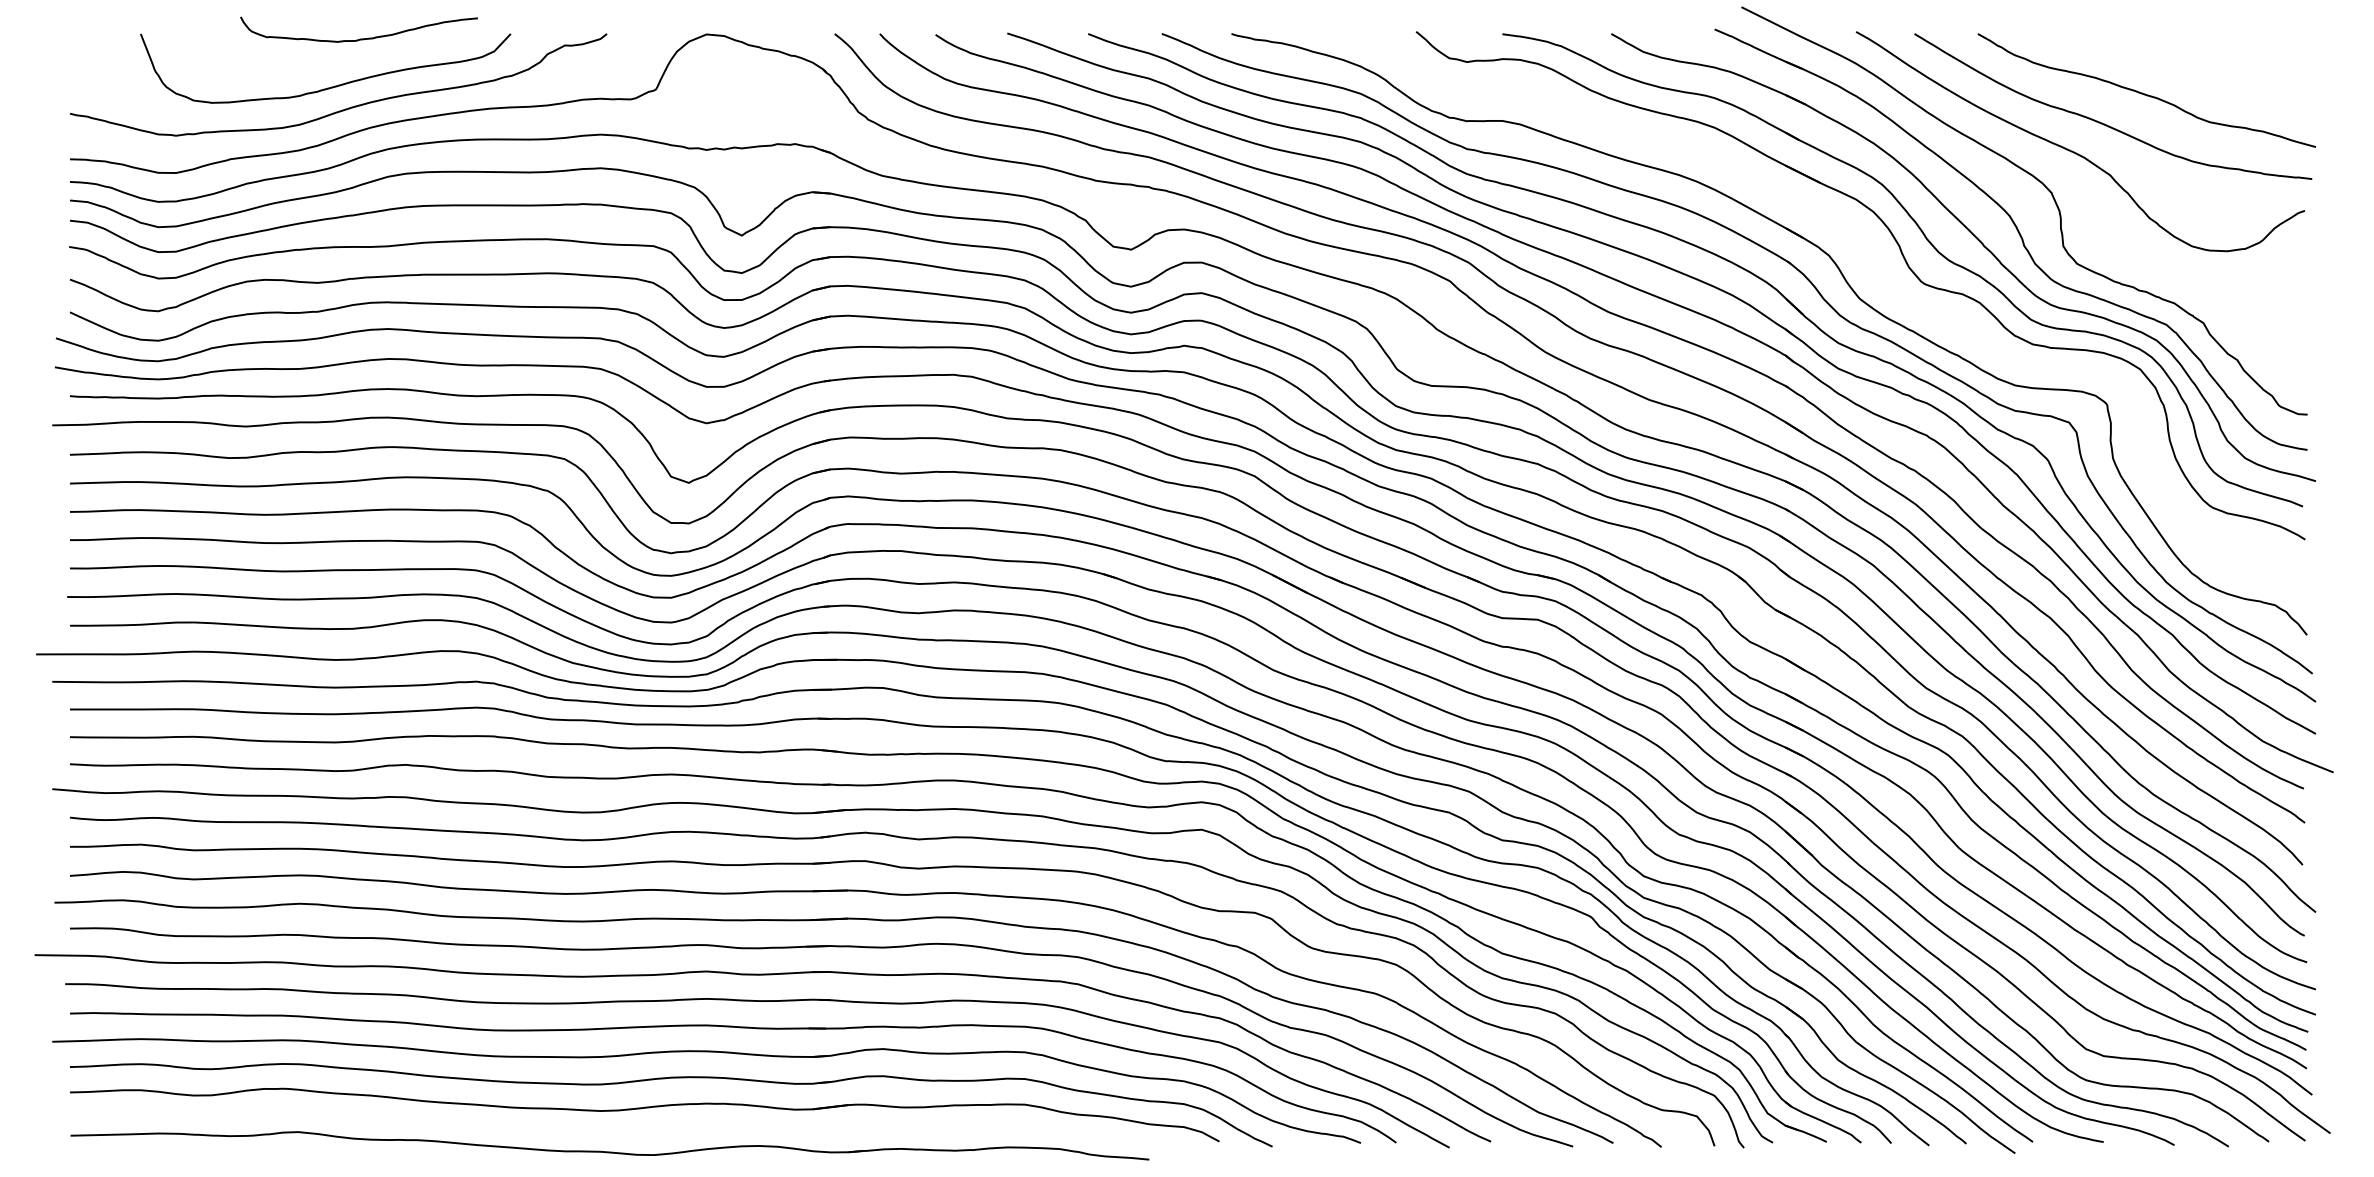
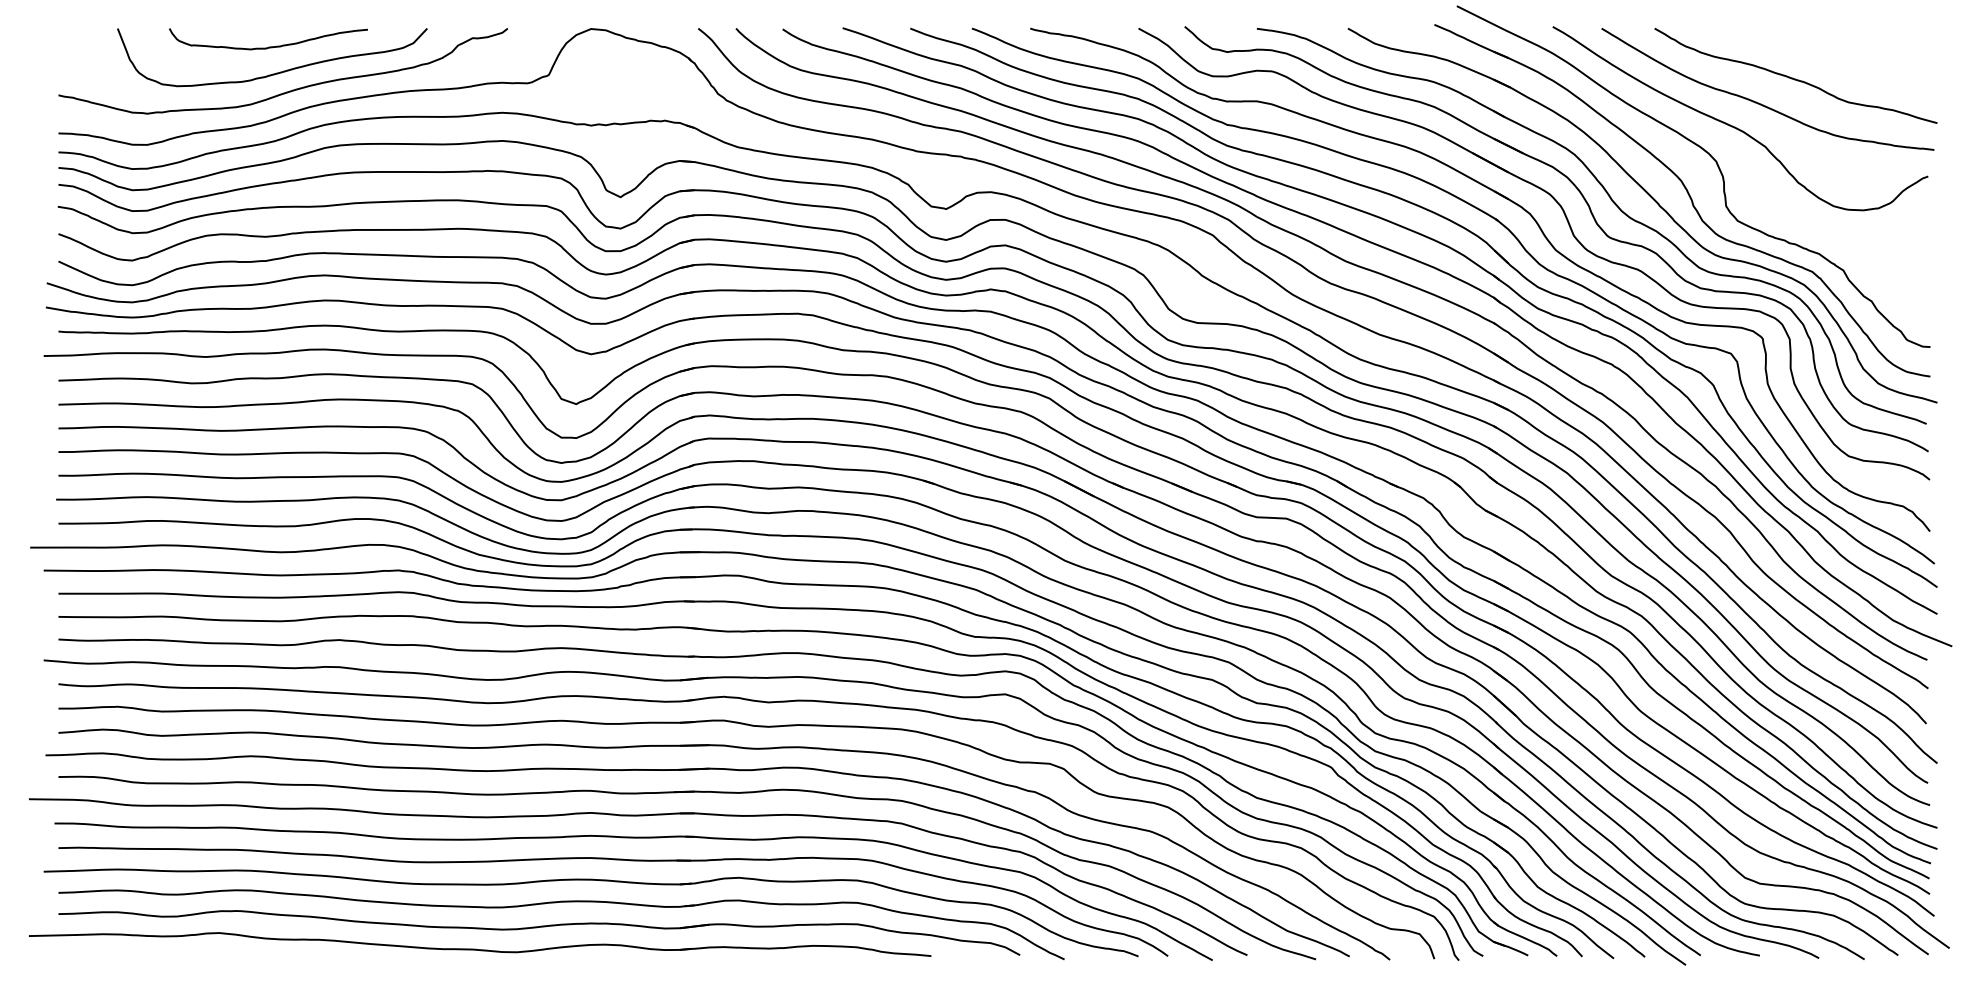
curve: (359, 38) -> (268, 46), moved
part: (1879, 280) -> (1572, 234), added
part: (609, 1145) -> (479, 944), moved

